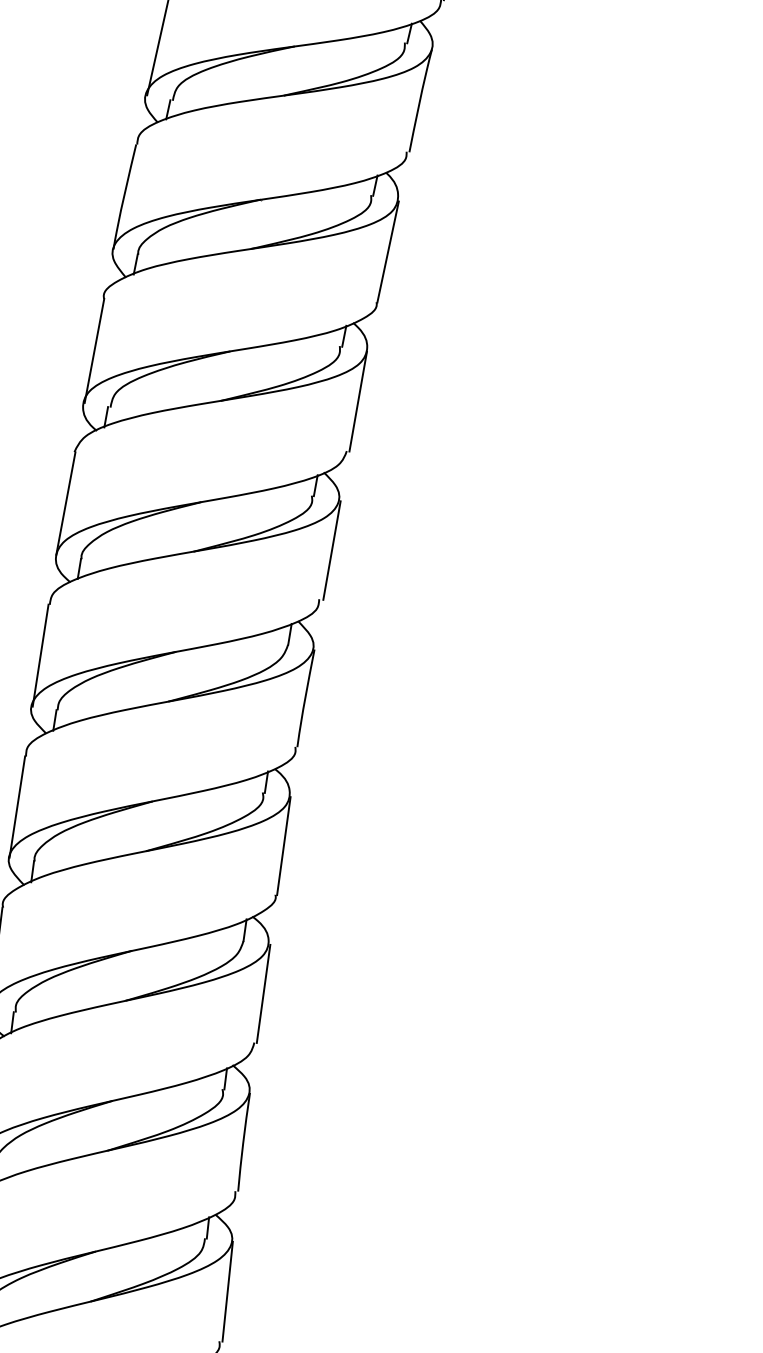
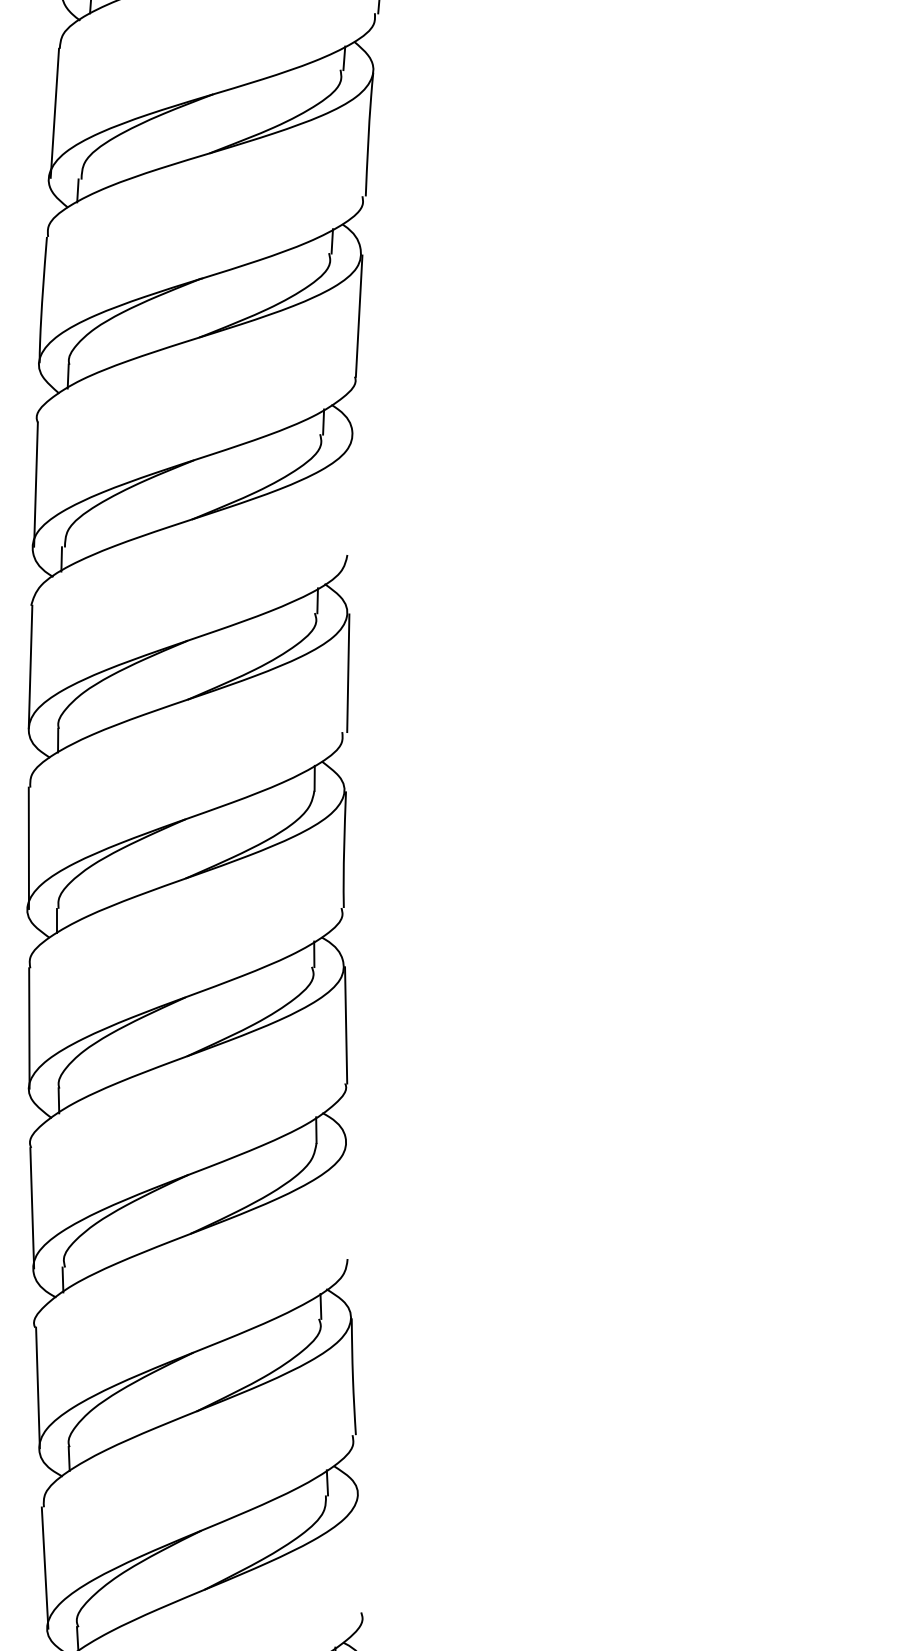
line: (358, 400) -> (351, 494), removed
line: (263, 993) -> (349, 1200), removed
line: (227, 1291) -> (361, 1553), removed

